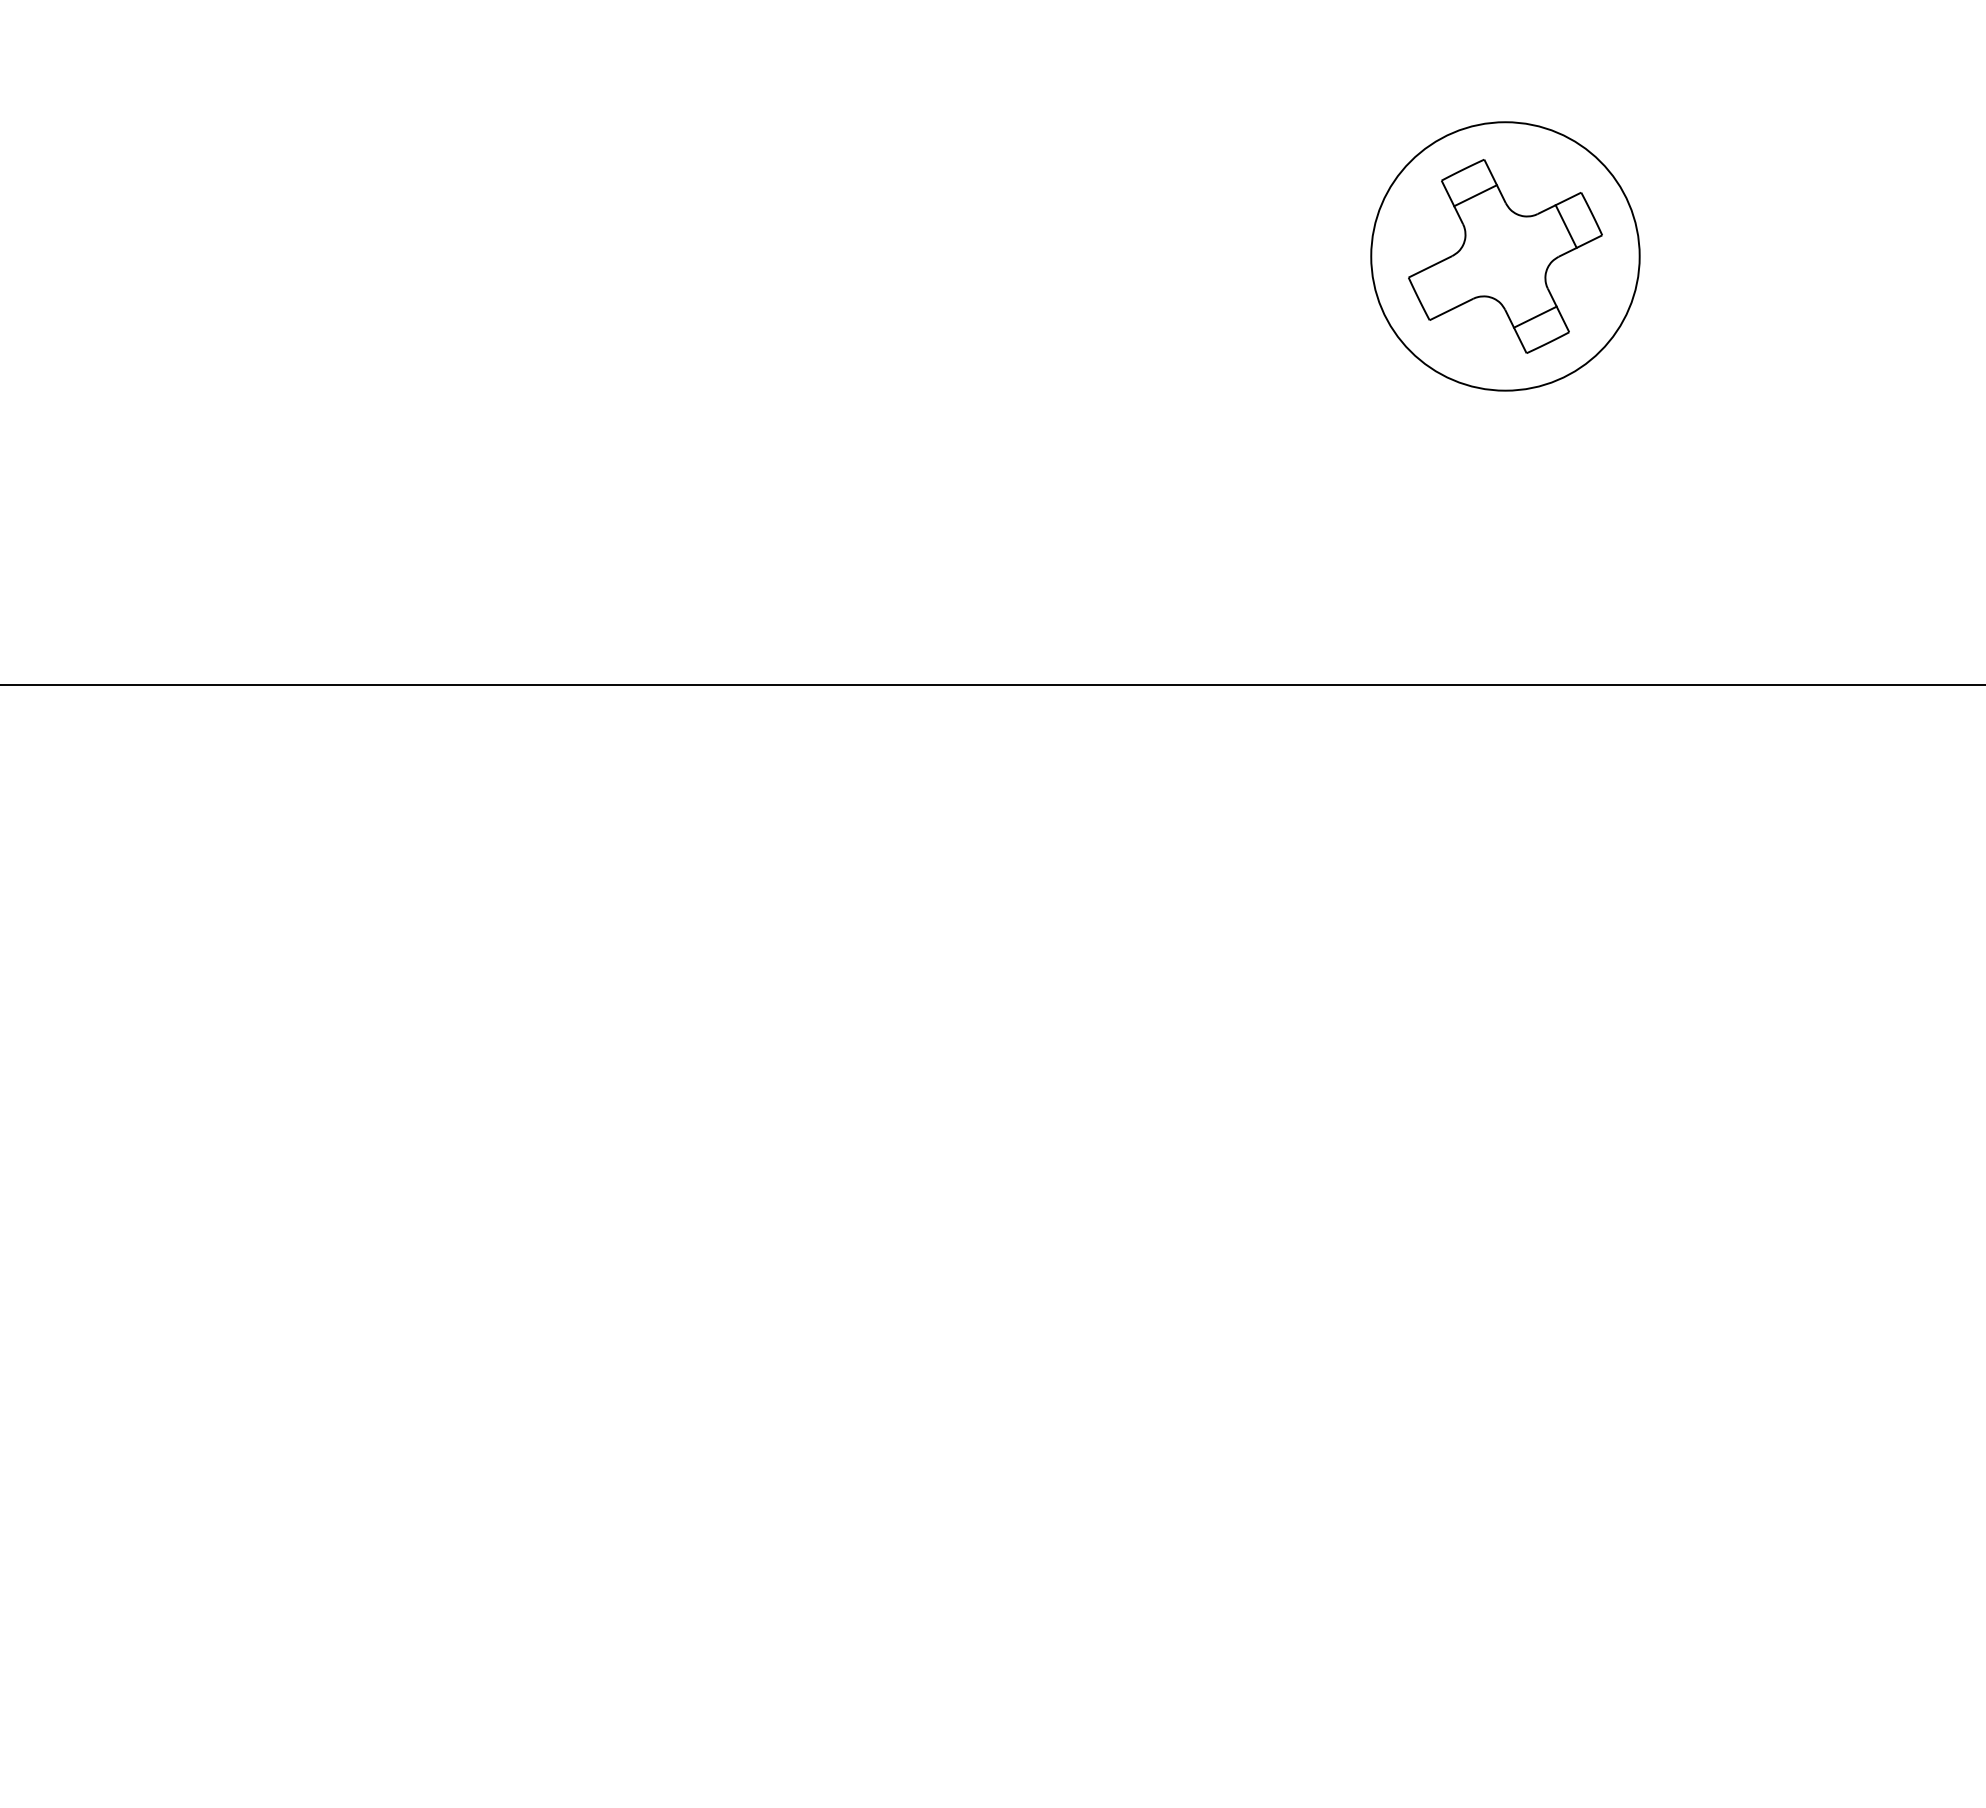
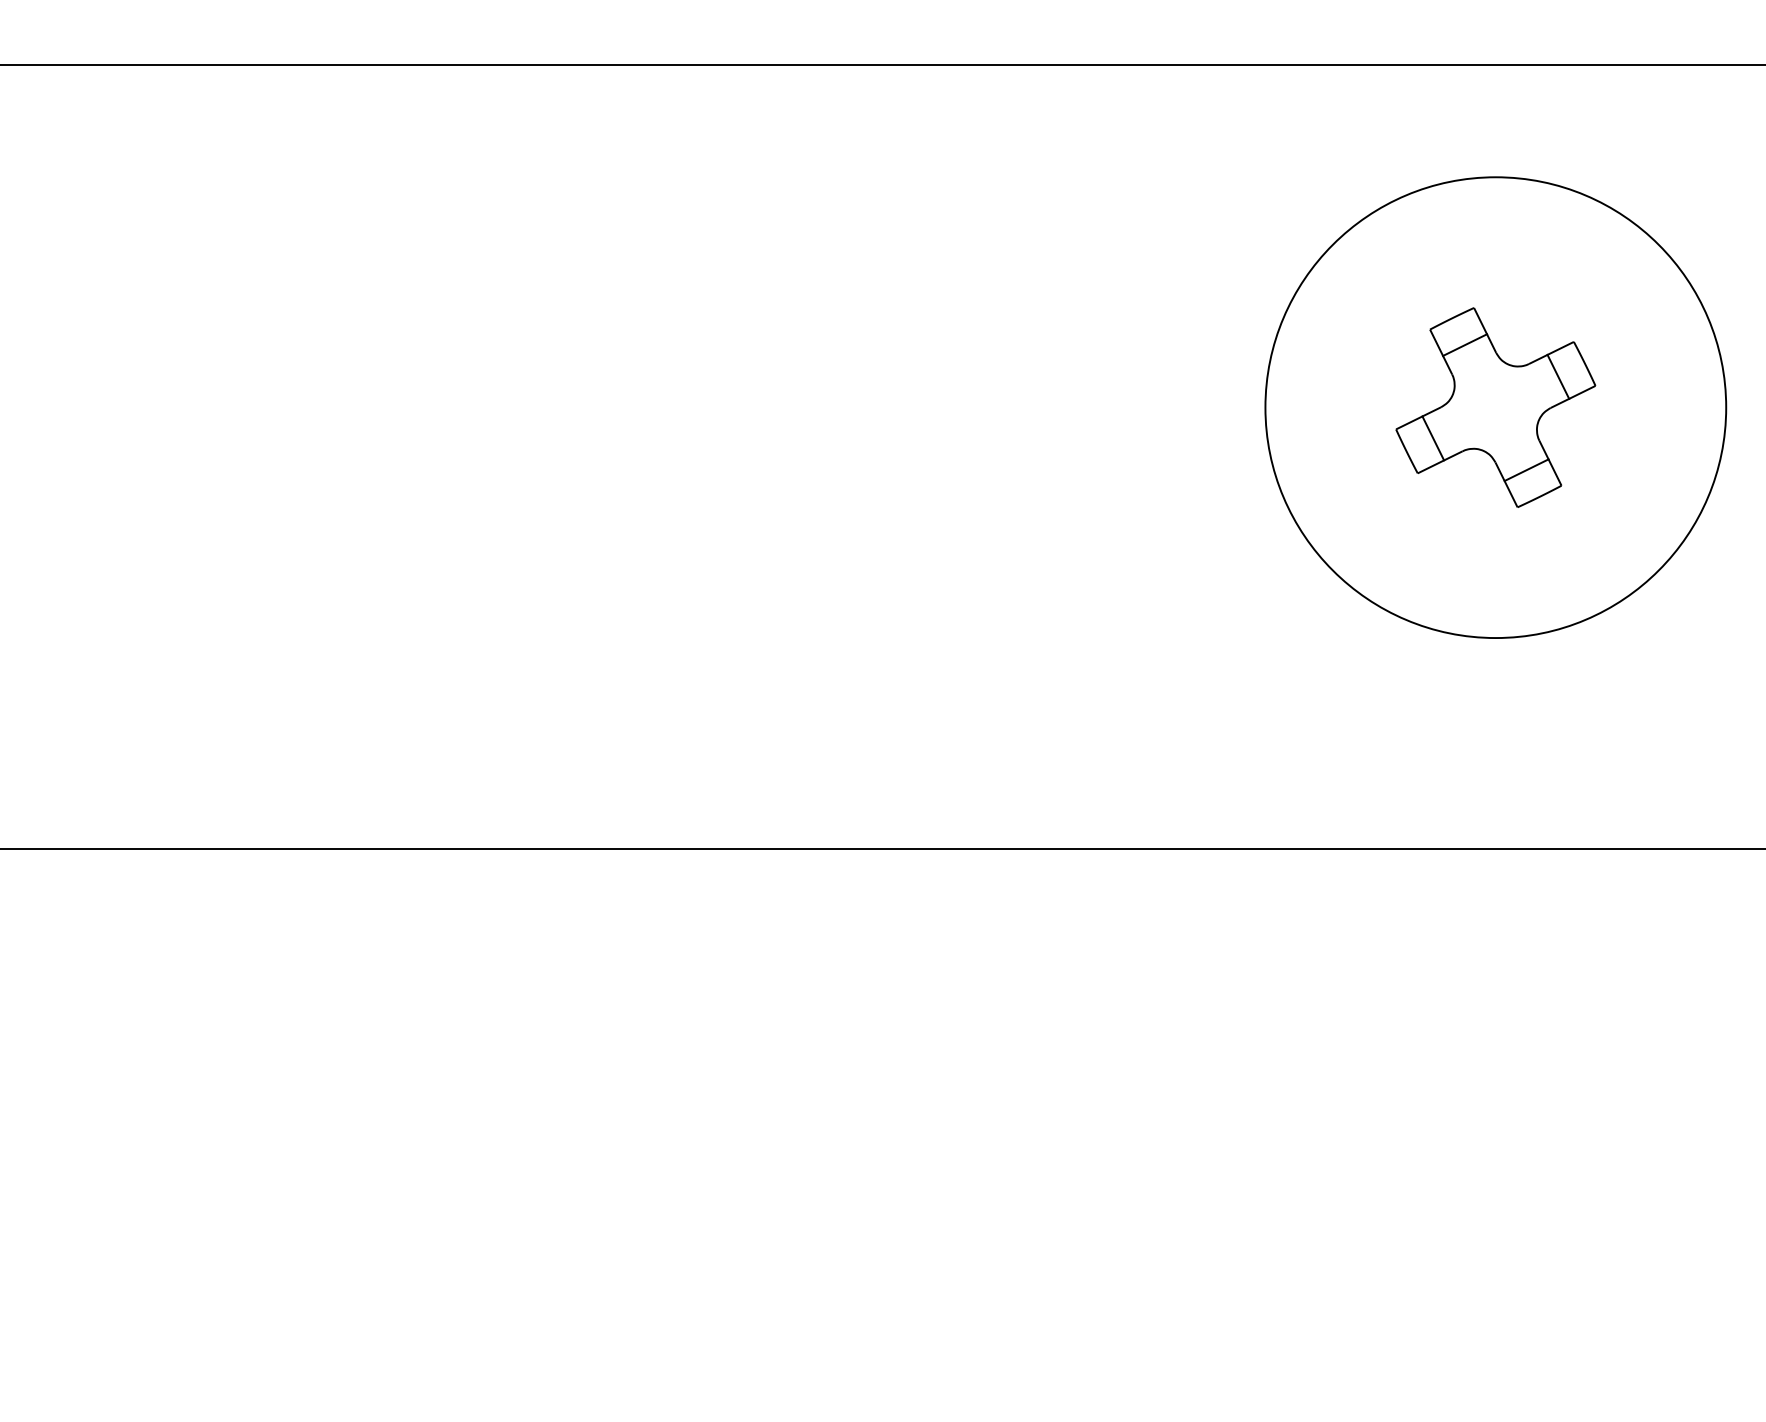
circle: (1505, 256) -> (1495, 407), size x1.67
line: (1444, 285) -> (1433, 437), added

